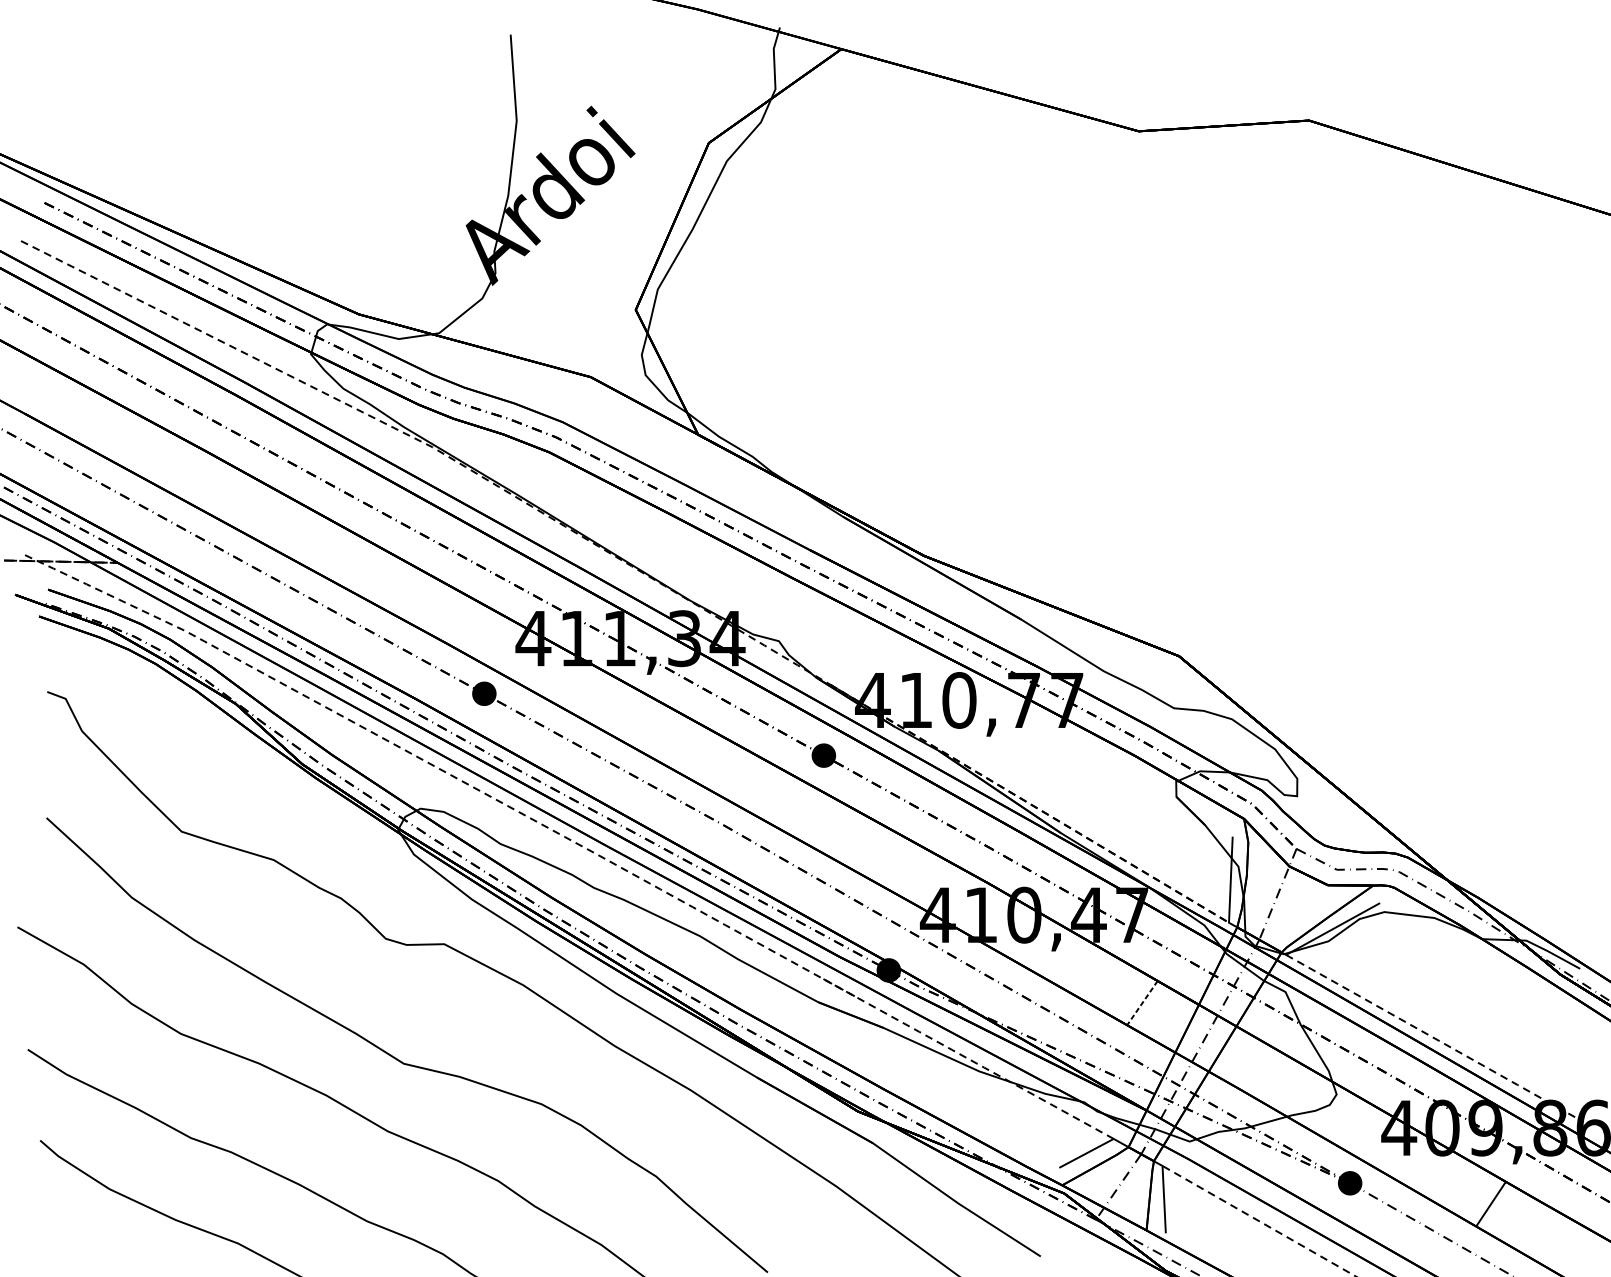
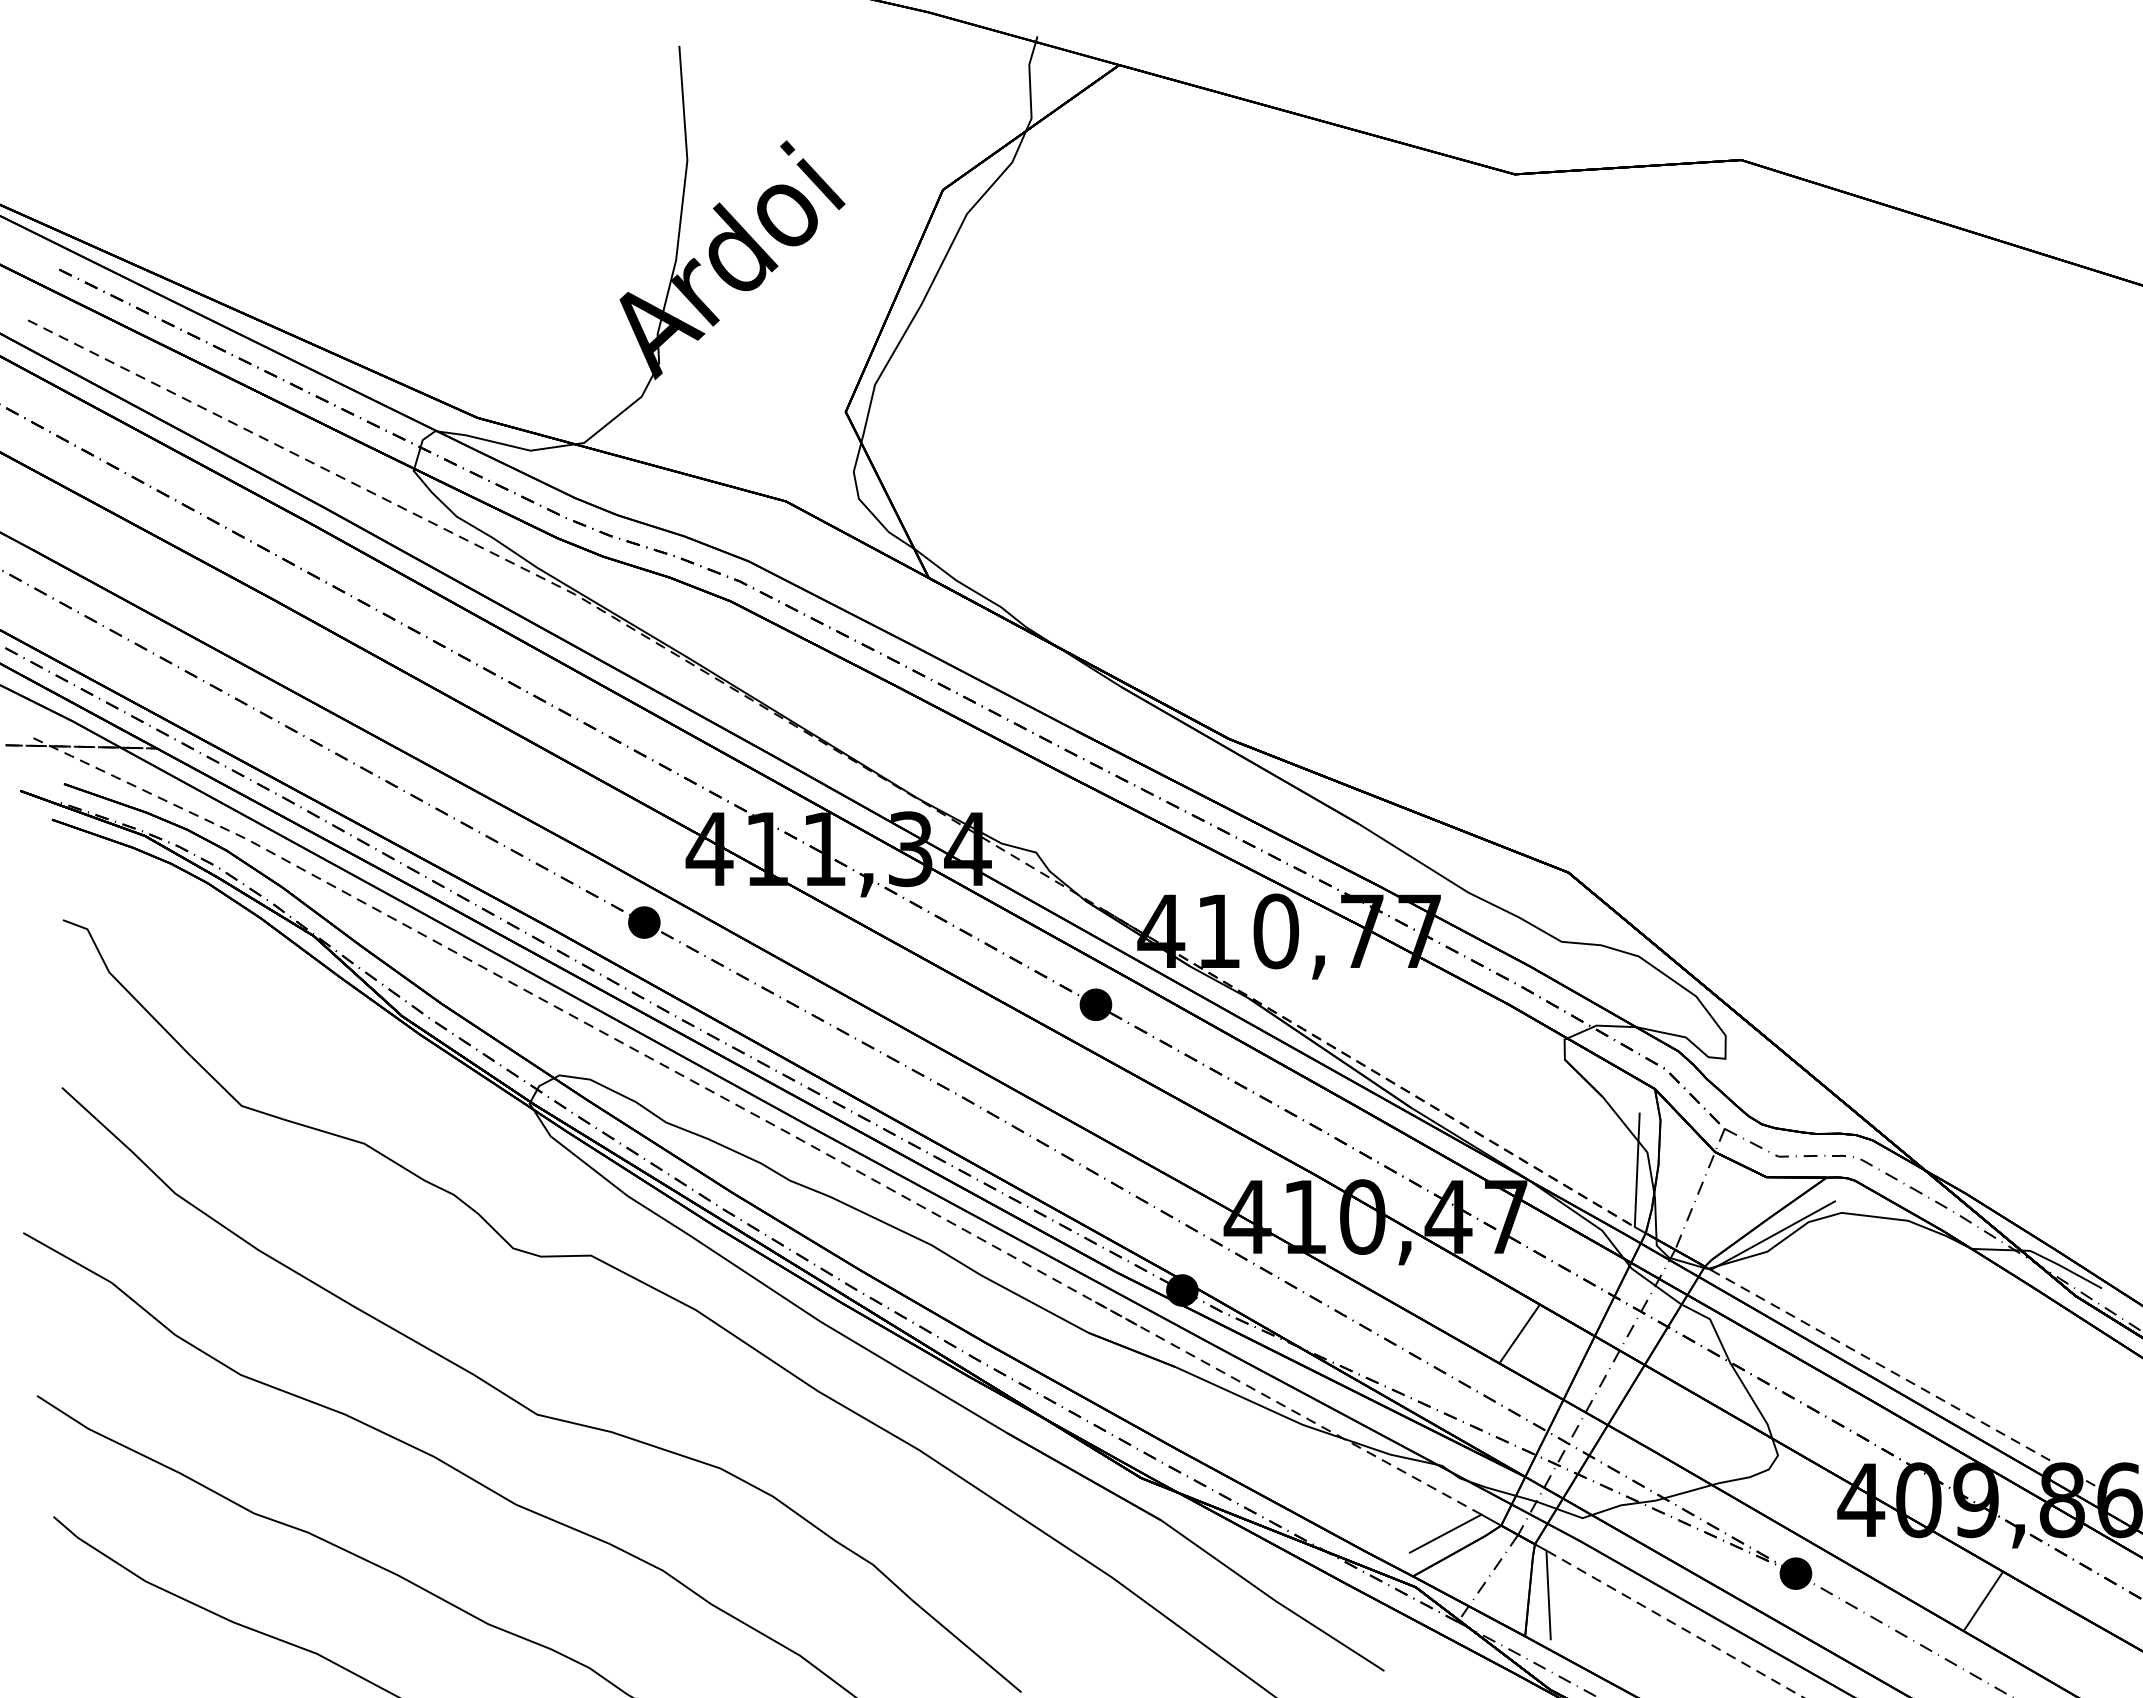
line: (1143, 1002) -> (1520, 1333), dashed -> solid

